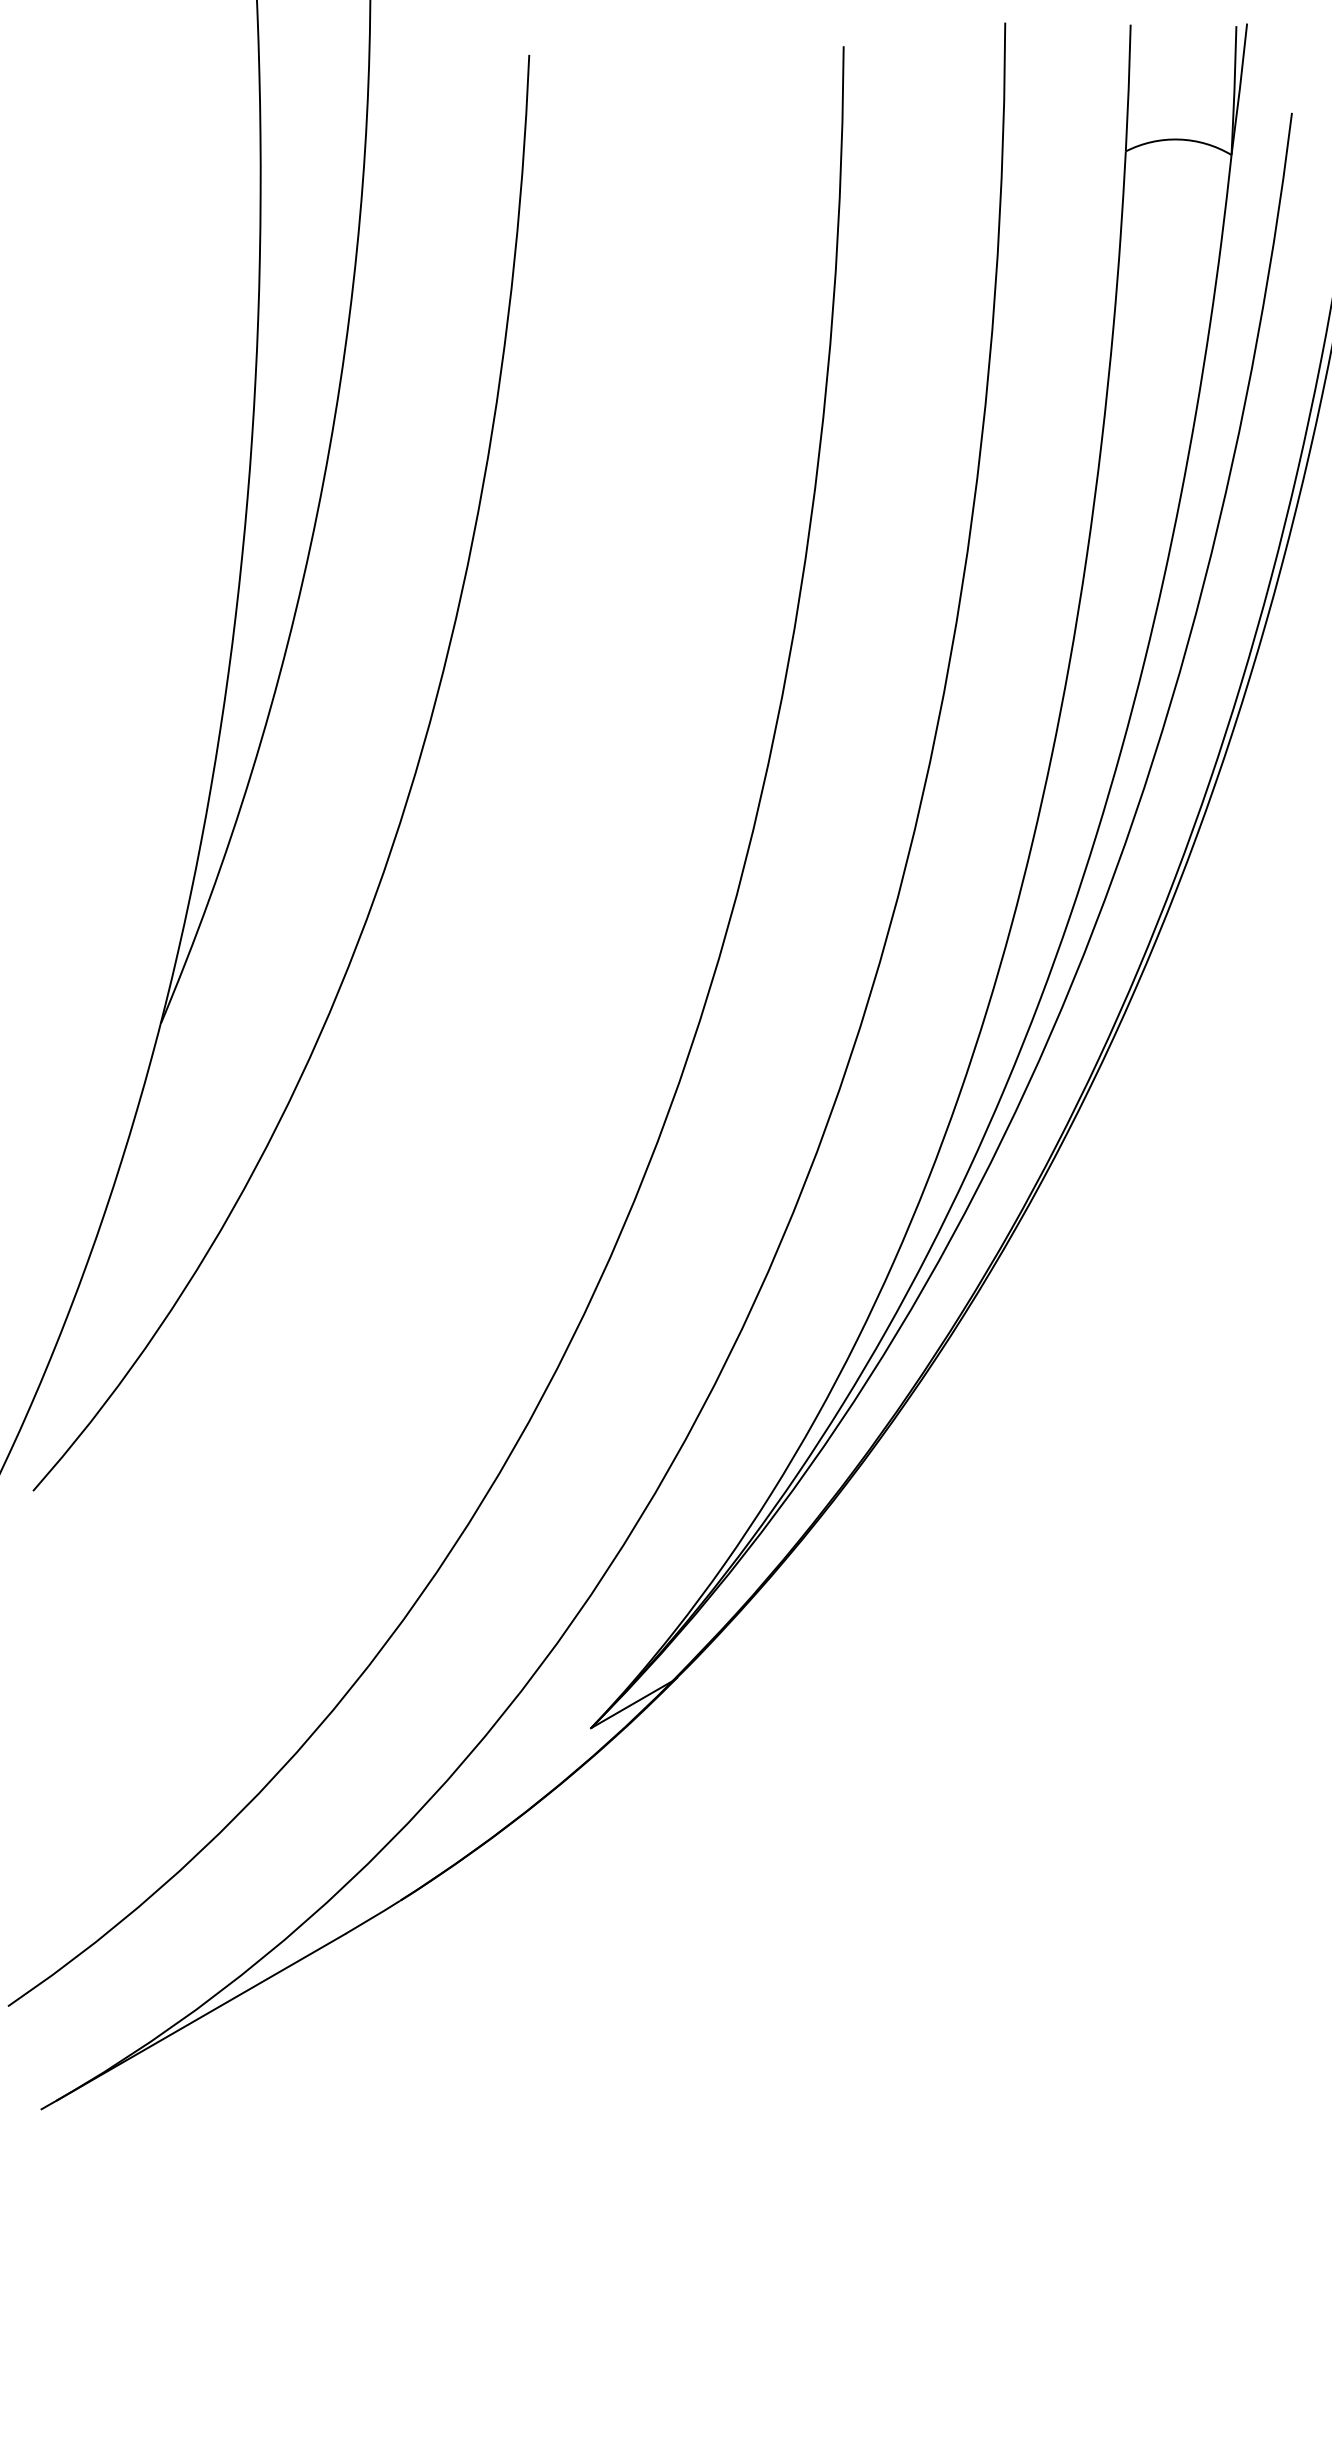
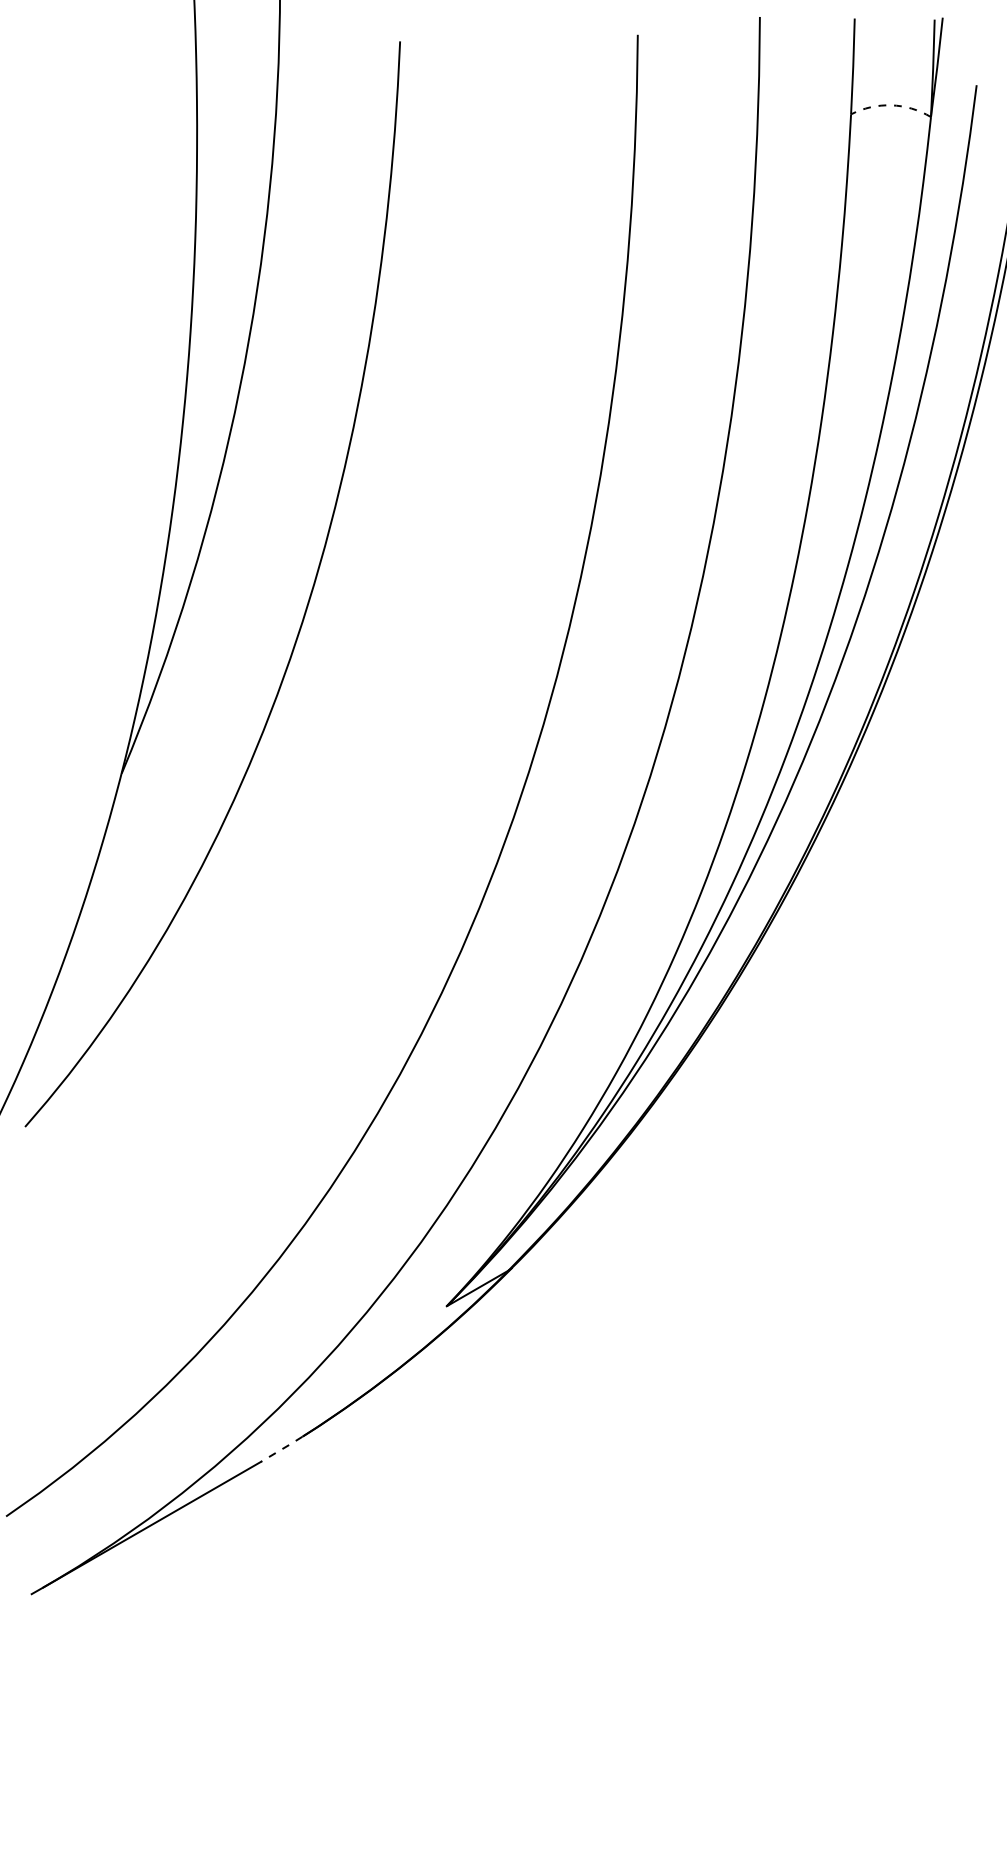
arc: (1179, 139) -> (891, 105), solid -> dashed
line: (373, 1917) -> (282, 1449), solid -> dashed

